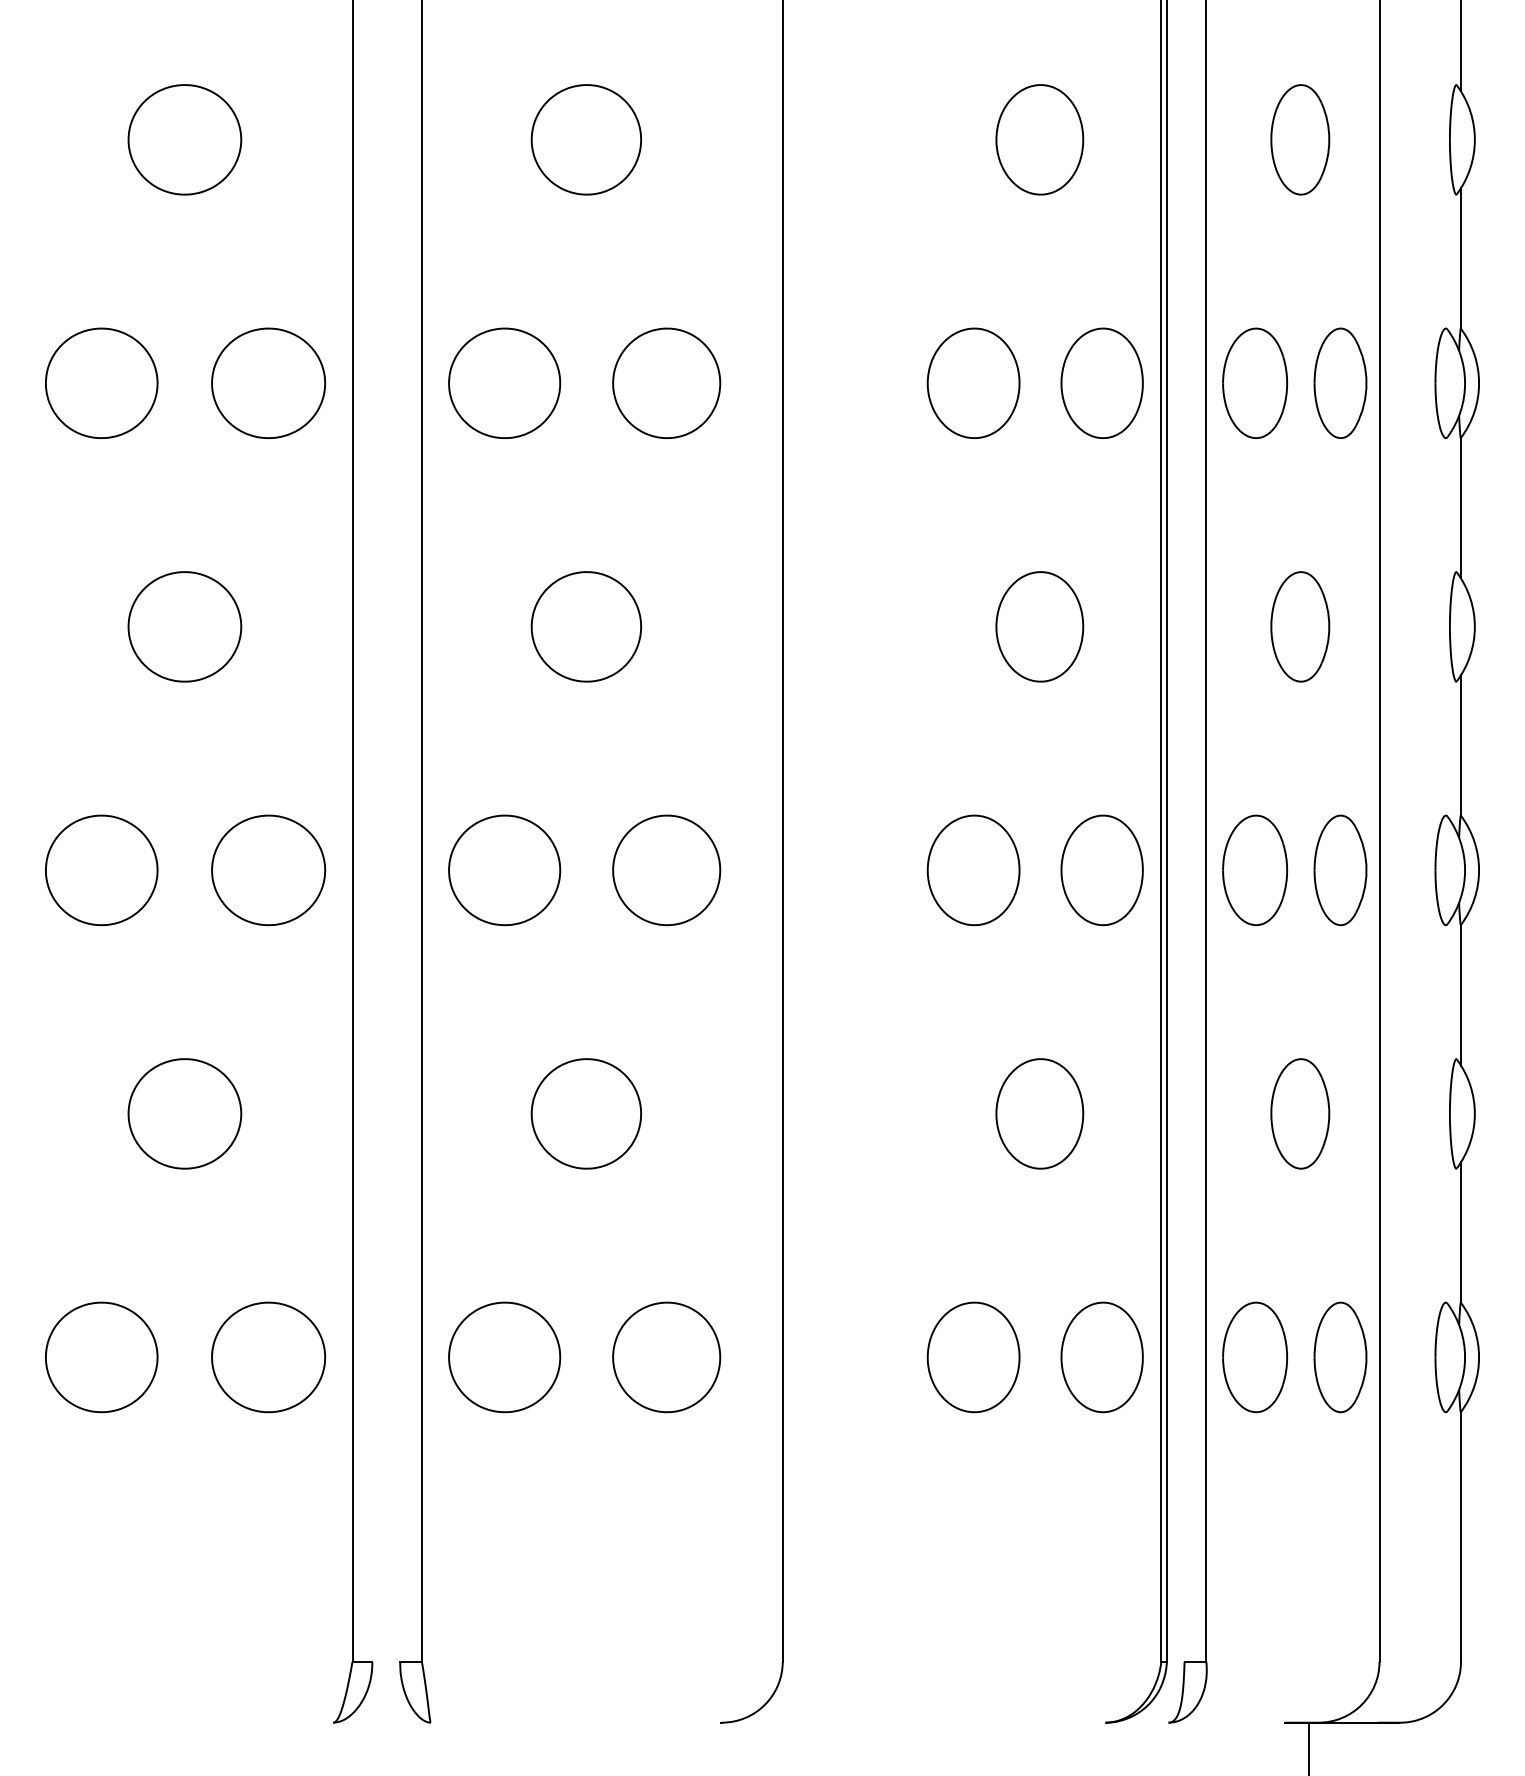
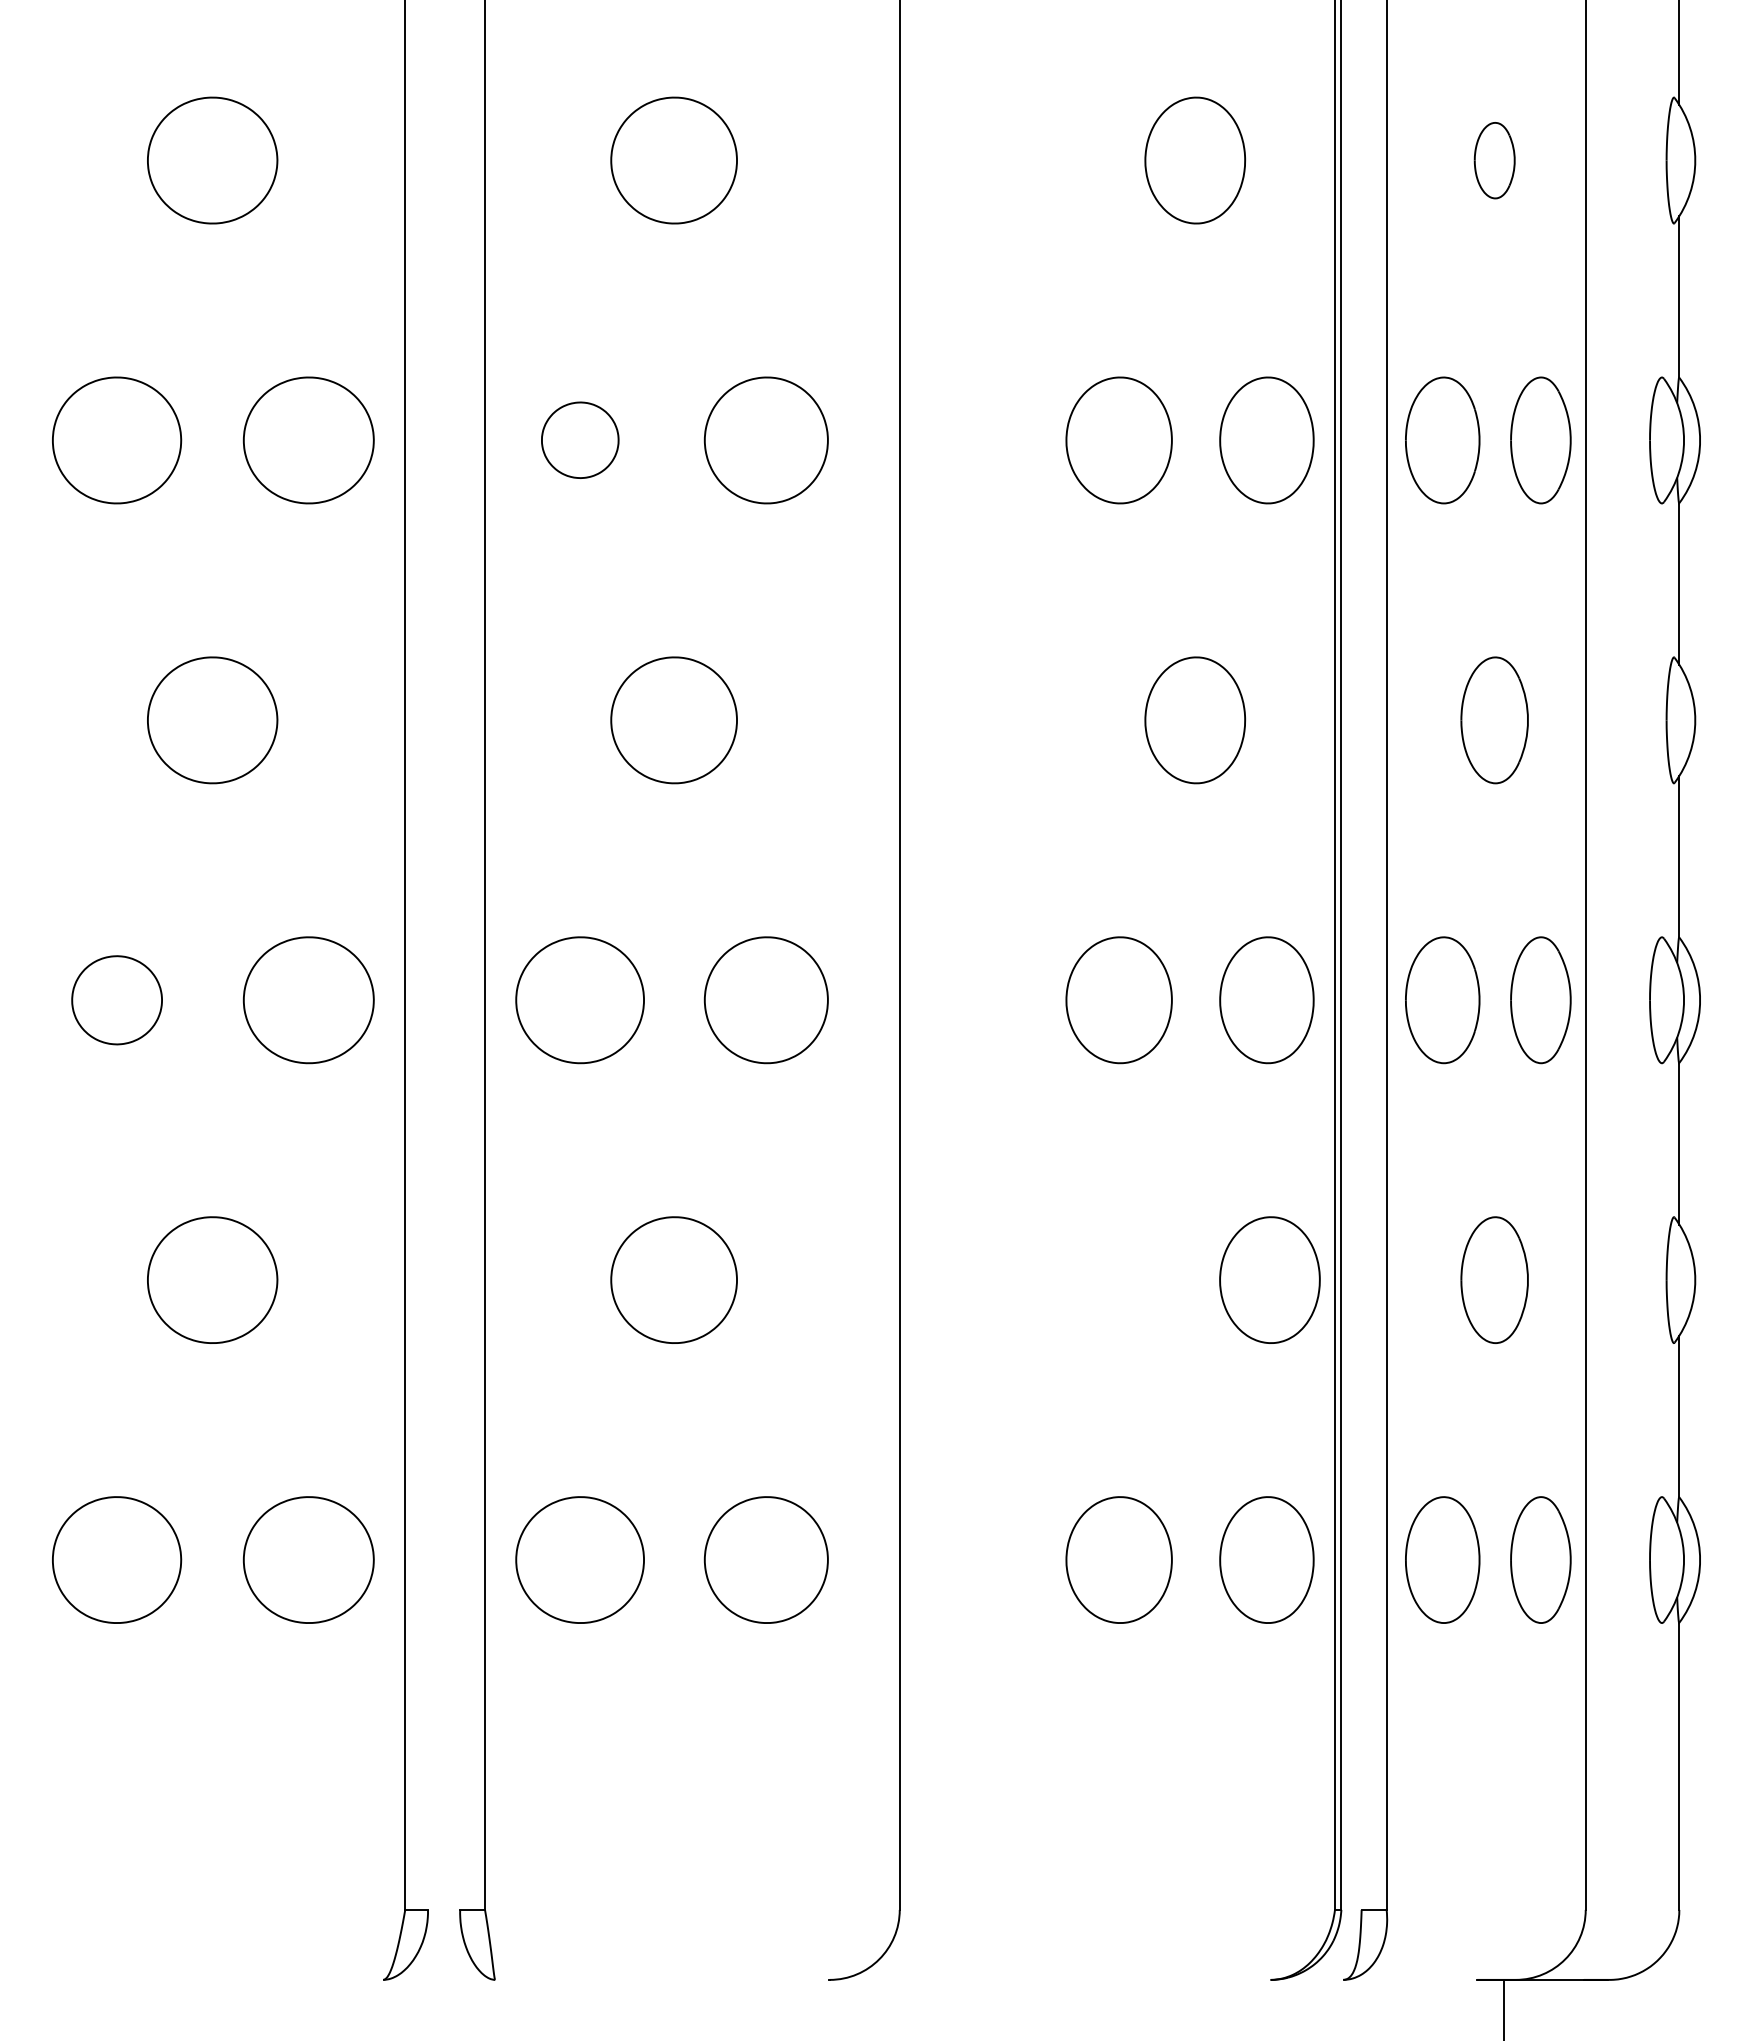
part: (1300, 139) -> (1494, 160), size x0.6
part: (504, 382) -> (579, 439), size x0.6
part: (101, 870) -> (116, 1000), size x0.7
part: (1039, 1113) -> (1269, 1279), moved

